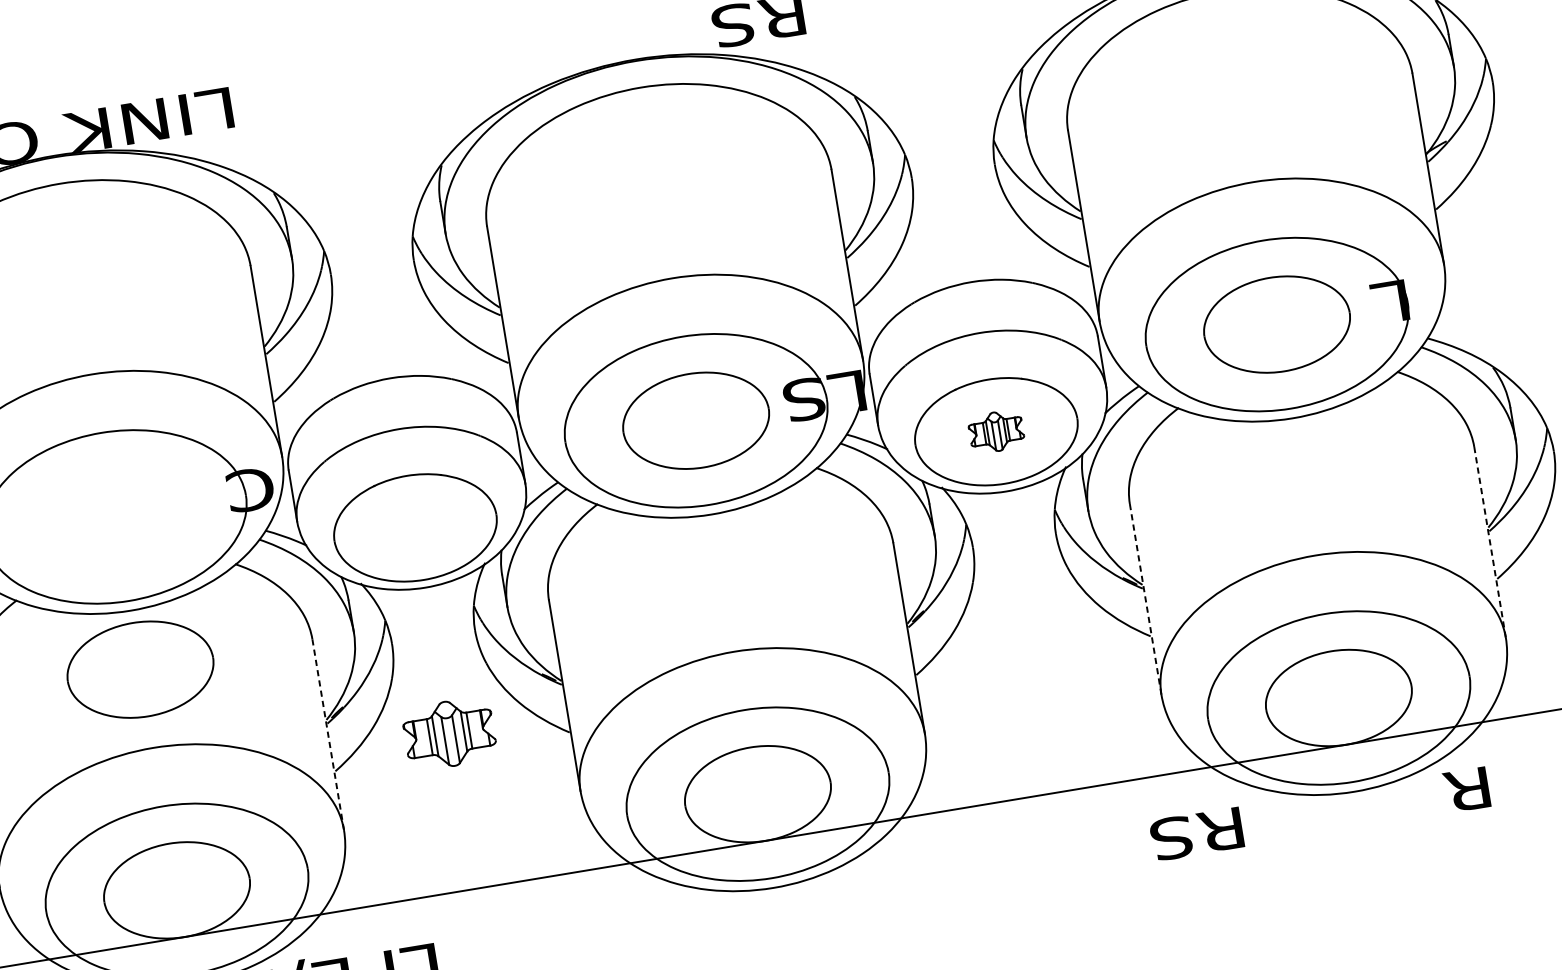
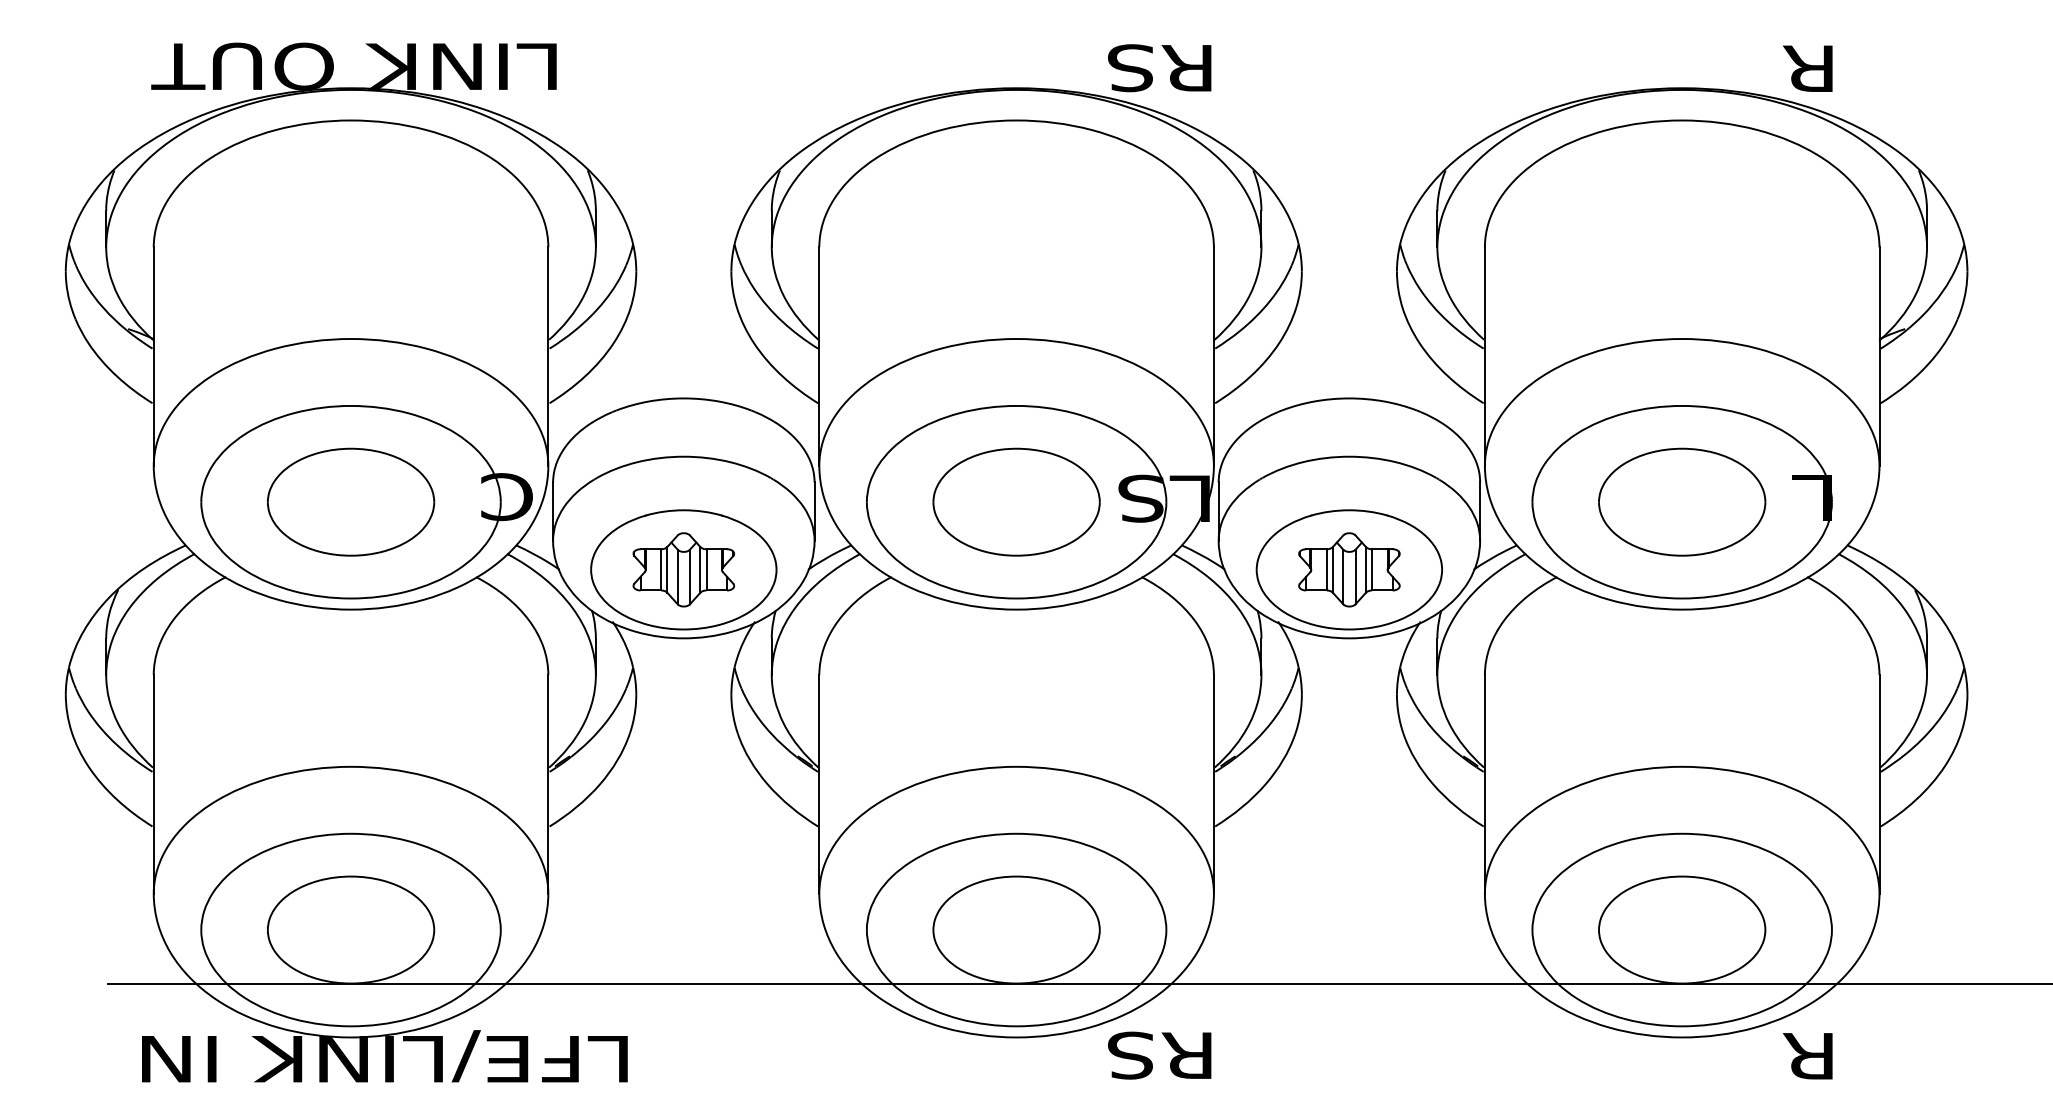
part: (996, 431) -> (1349, 569), size x1.67
line: (1490, 542) -> (1879, 784), dashed -> solid
line: (1145, 599) -> (1484, 784), dashed -> solid
part: (140, 668) -> (351, 501), moved
part: (449, 733) -> (683, 569), moved
line: (328, 734) -> (548, 784), dashed -> solid
text: (1196, 834) -> (1159, 1055), moved

